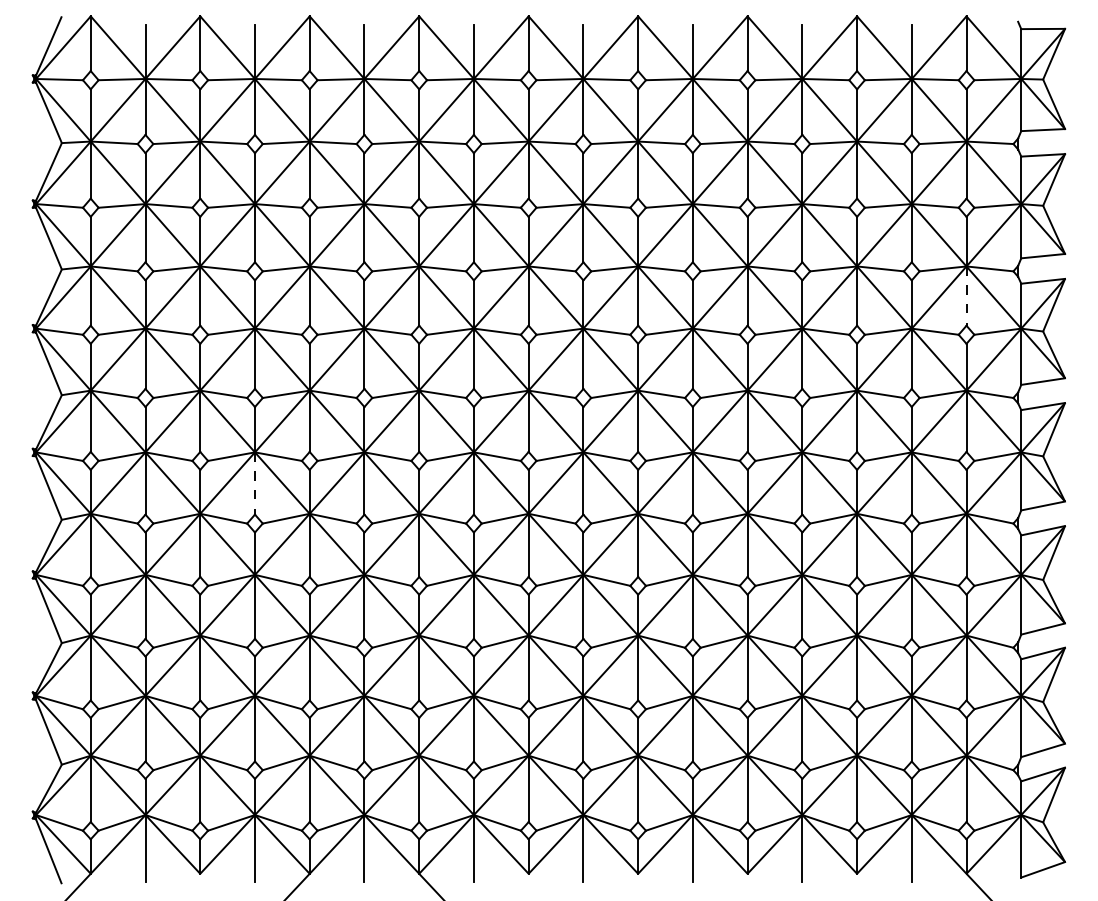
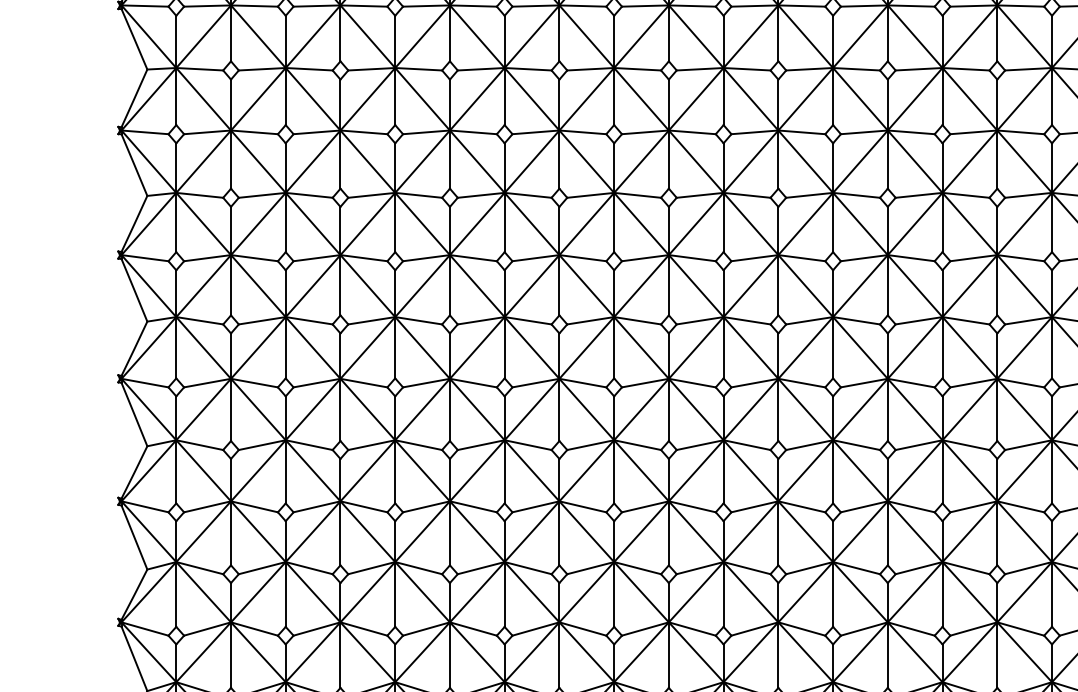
line: (966, 296) -> (1051, 222), dashed -> solid
line: (255, 484) -> (340, 410), dashed -> solid

